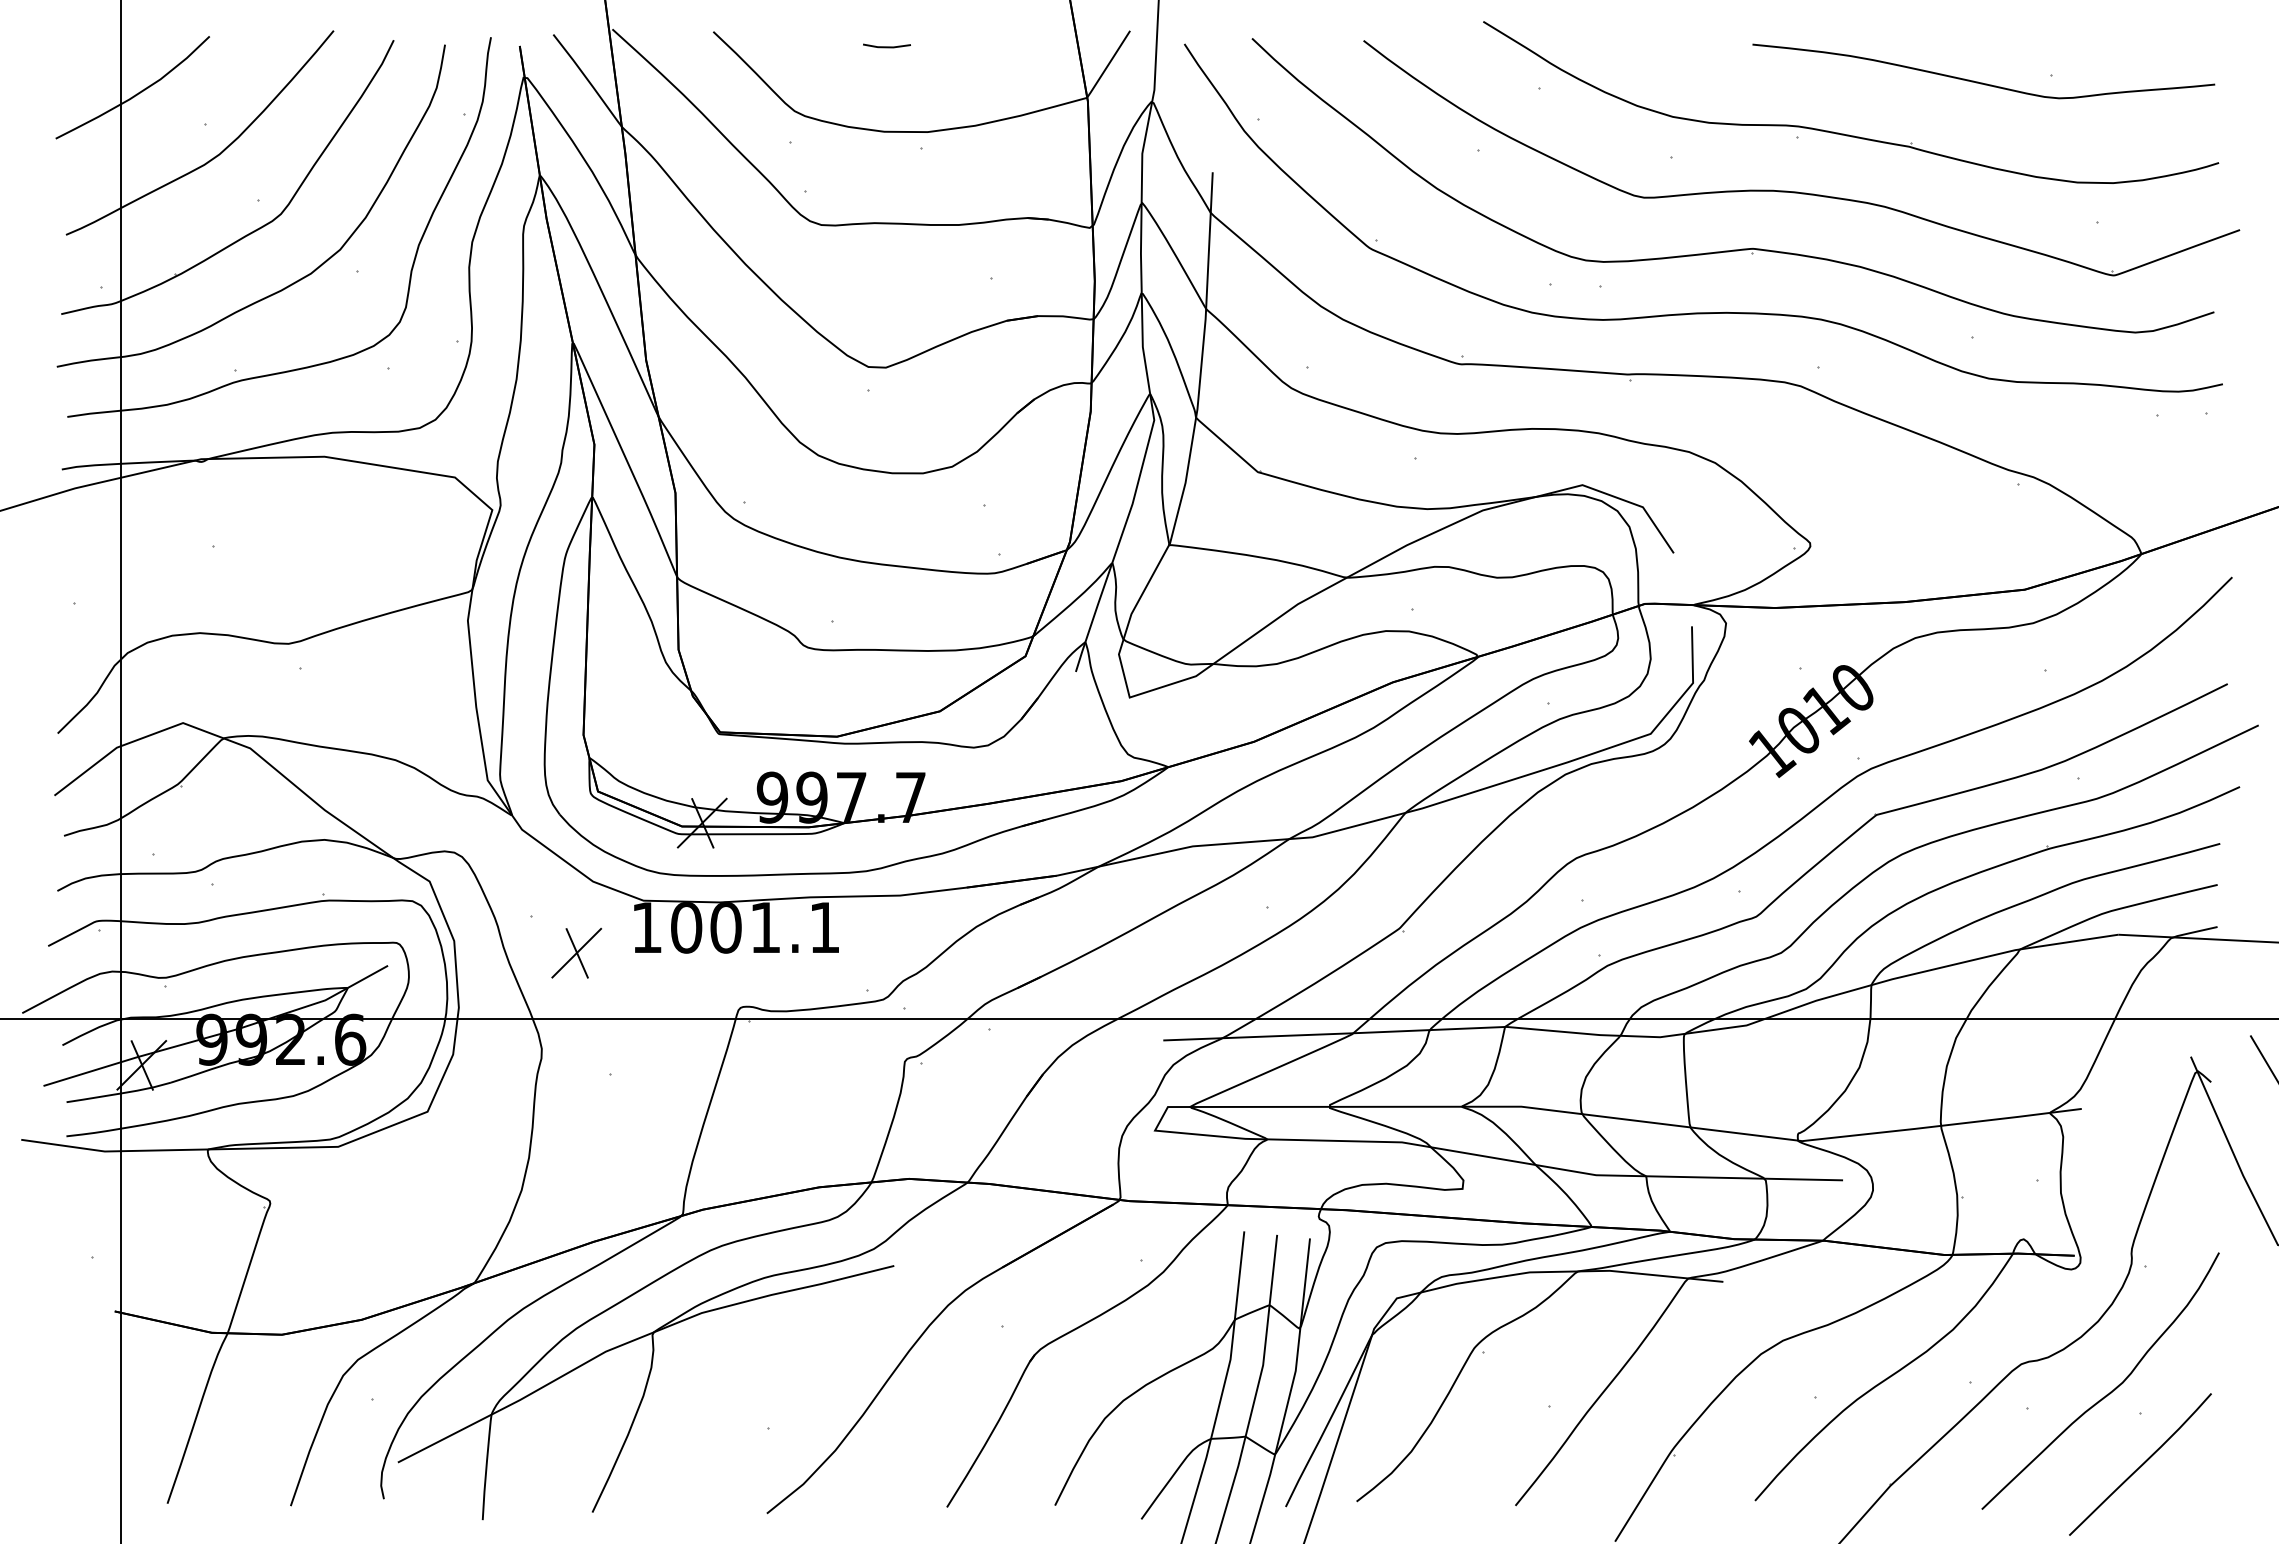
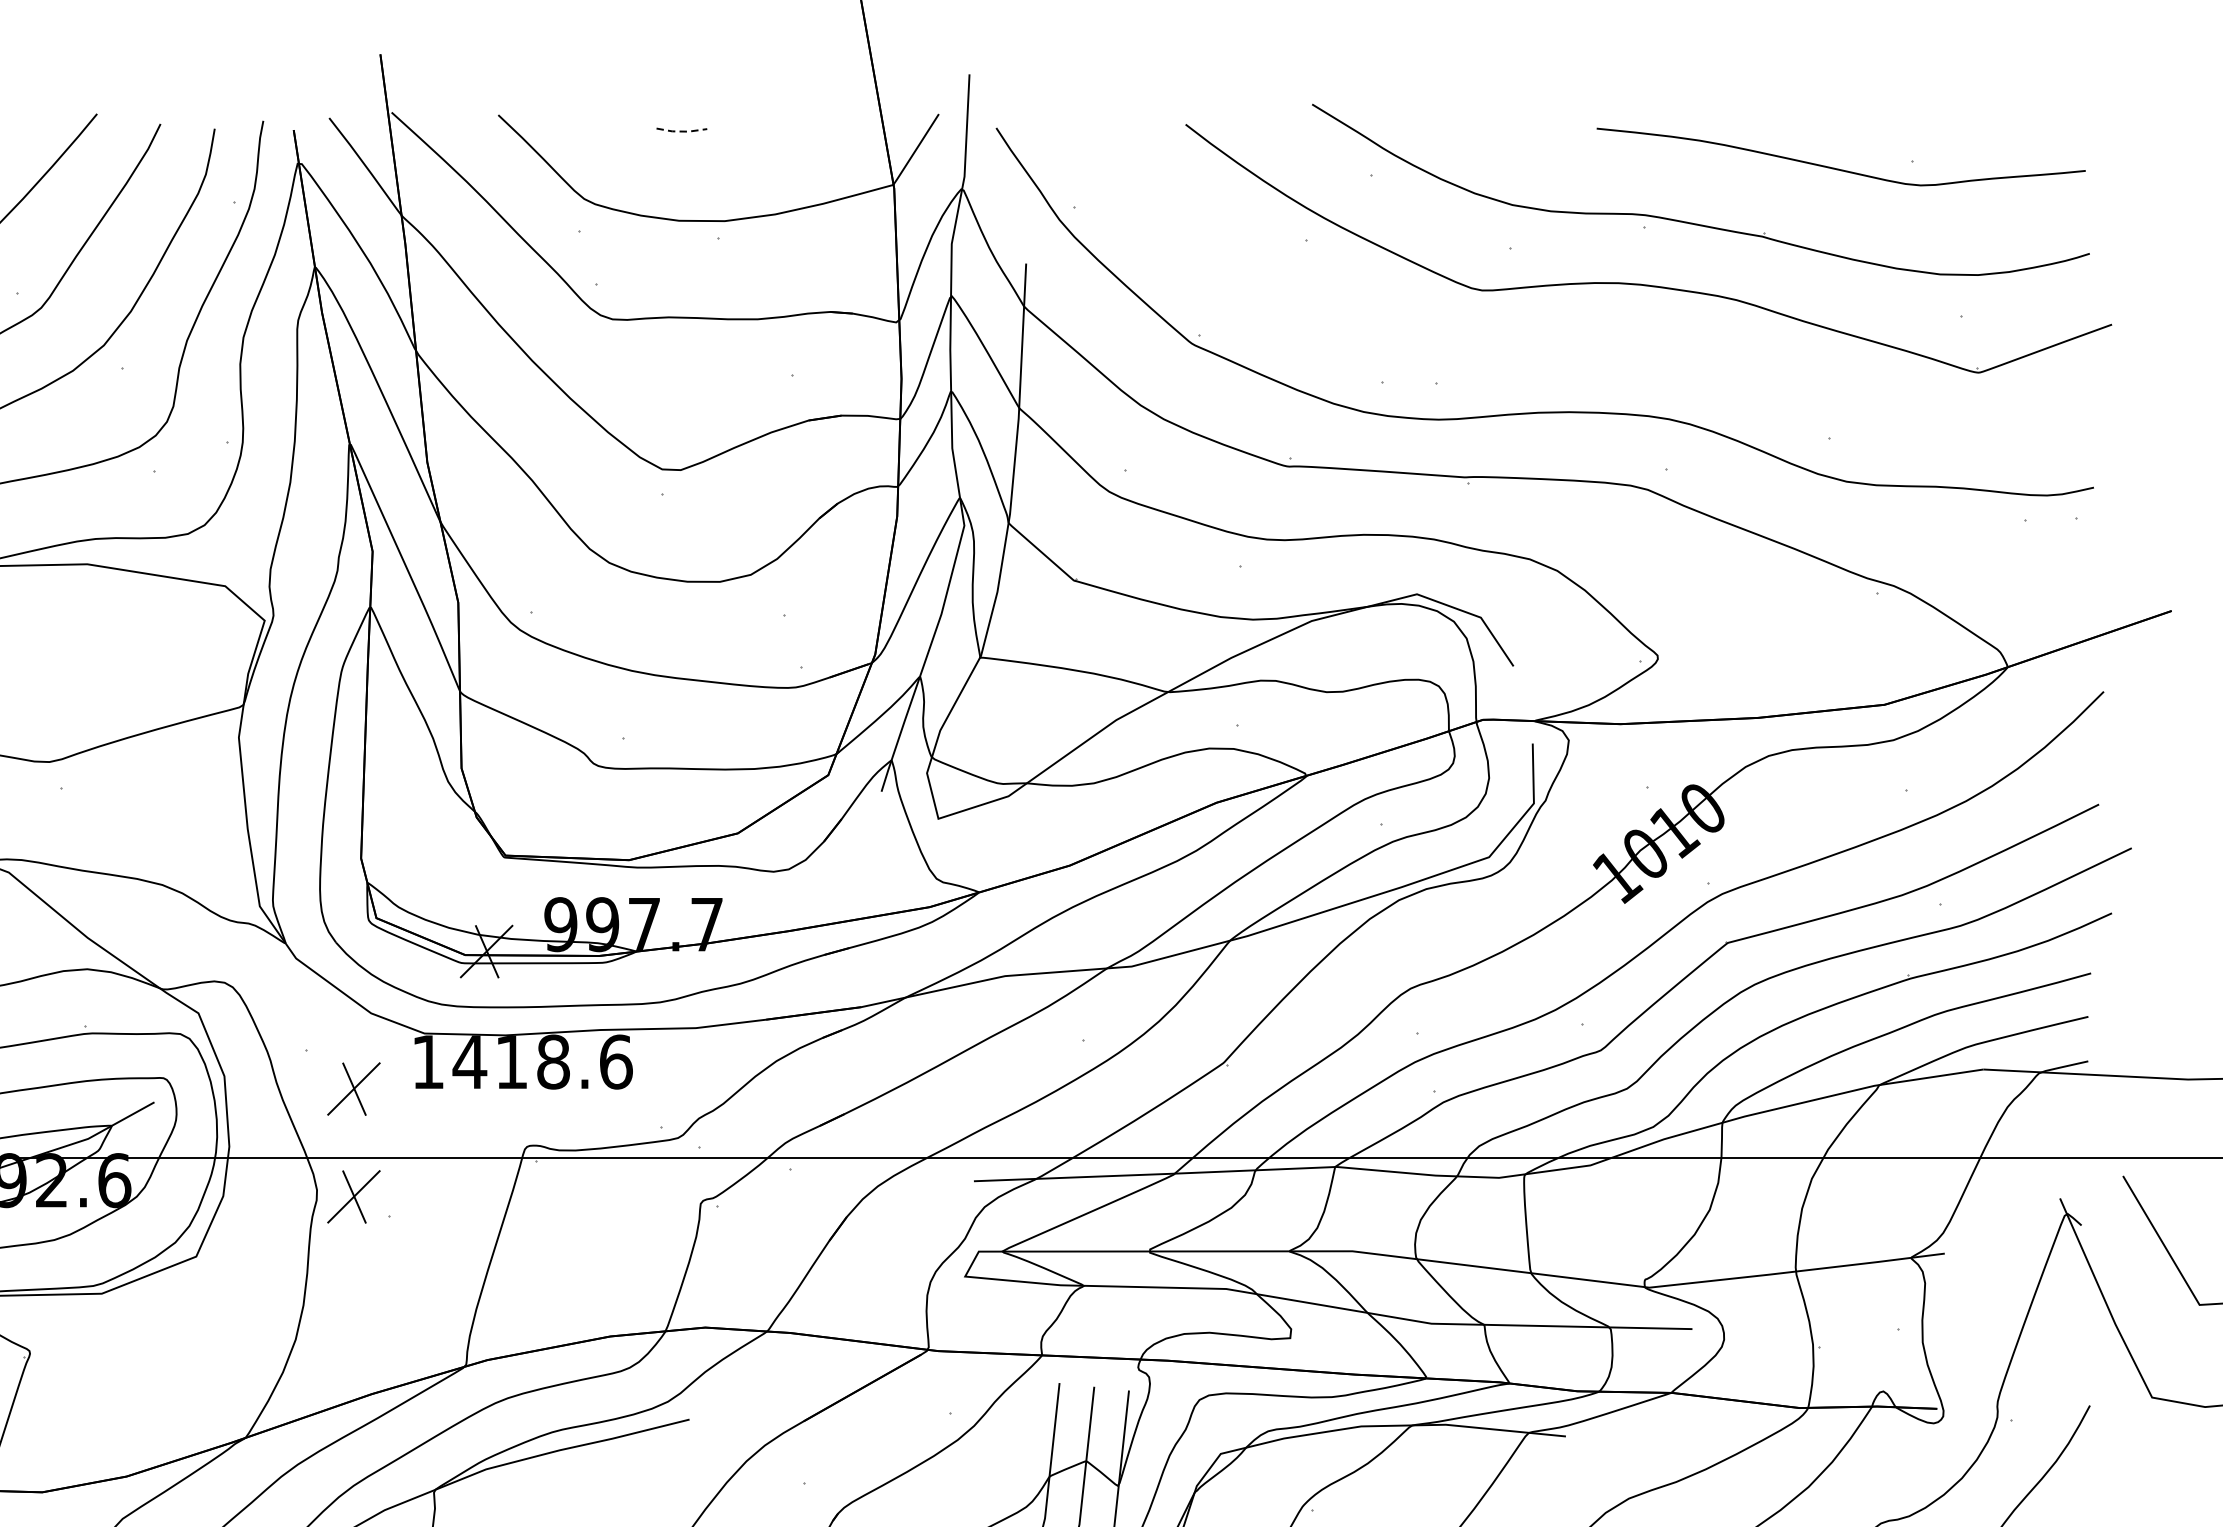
line: (886, 47) -> (681, 131), solid -> dashed
part: (1741, 248) -> (1585, 344), removed
text: (755, 927) -> (542, 1061), 1001.1 -> 1418.6
part: (576, 1054) -> (353, 1196), added

